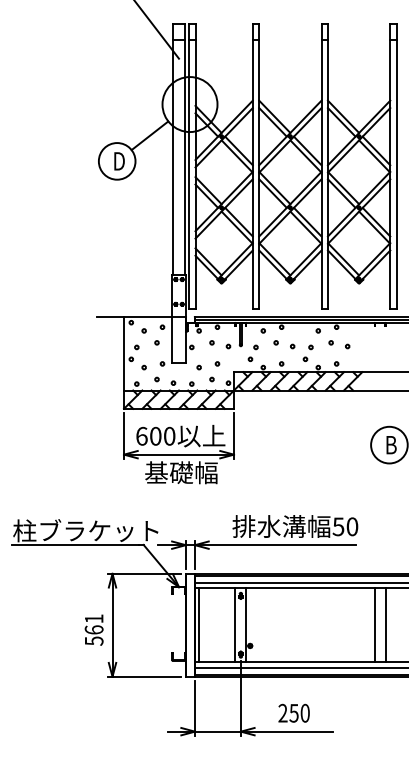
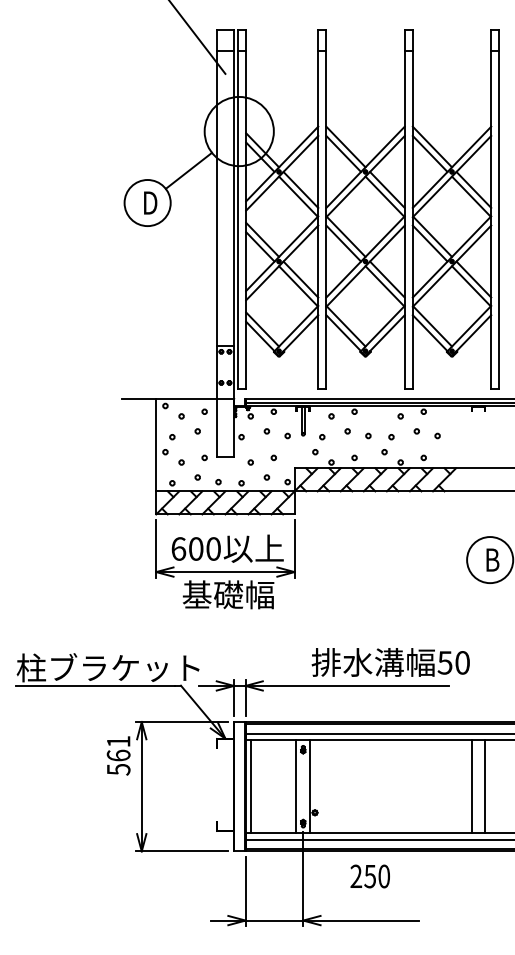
text: (295, 526) -> (390, 662), moved
text: (94, 629) -> (118, 755), moved
text: (293, 713) -> (369, 876), moved

